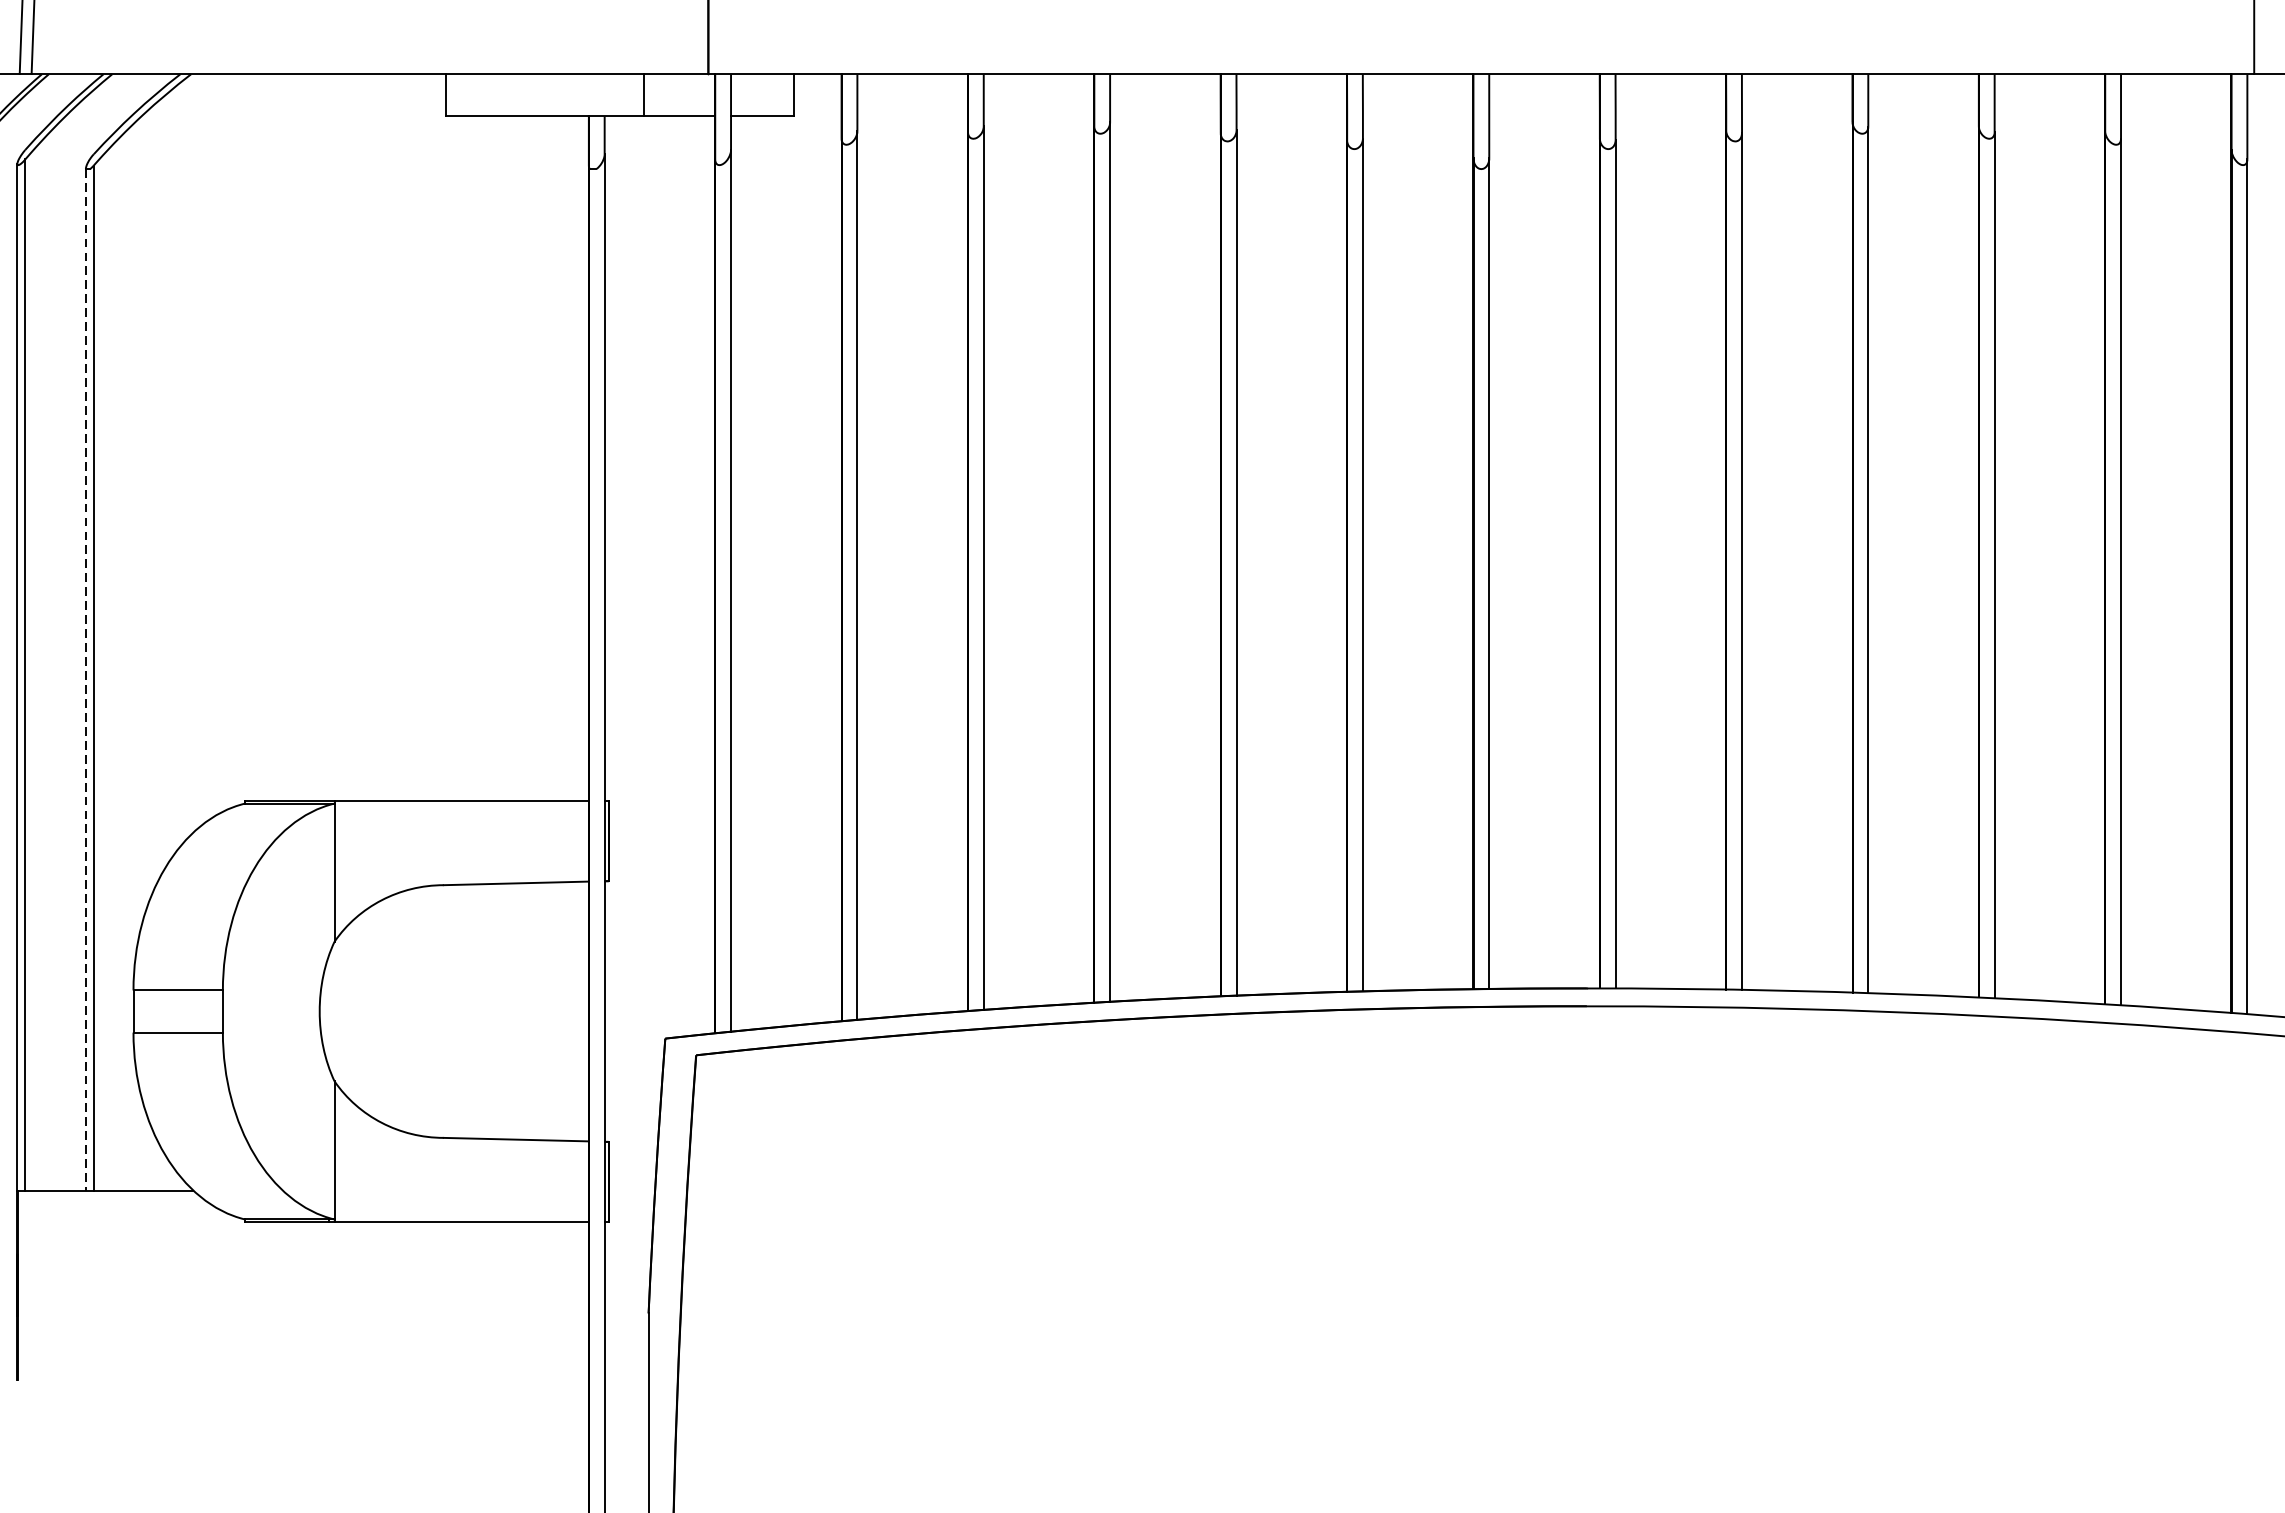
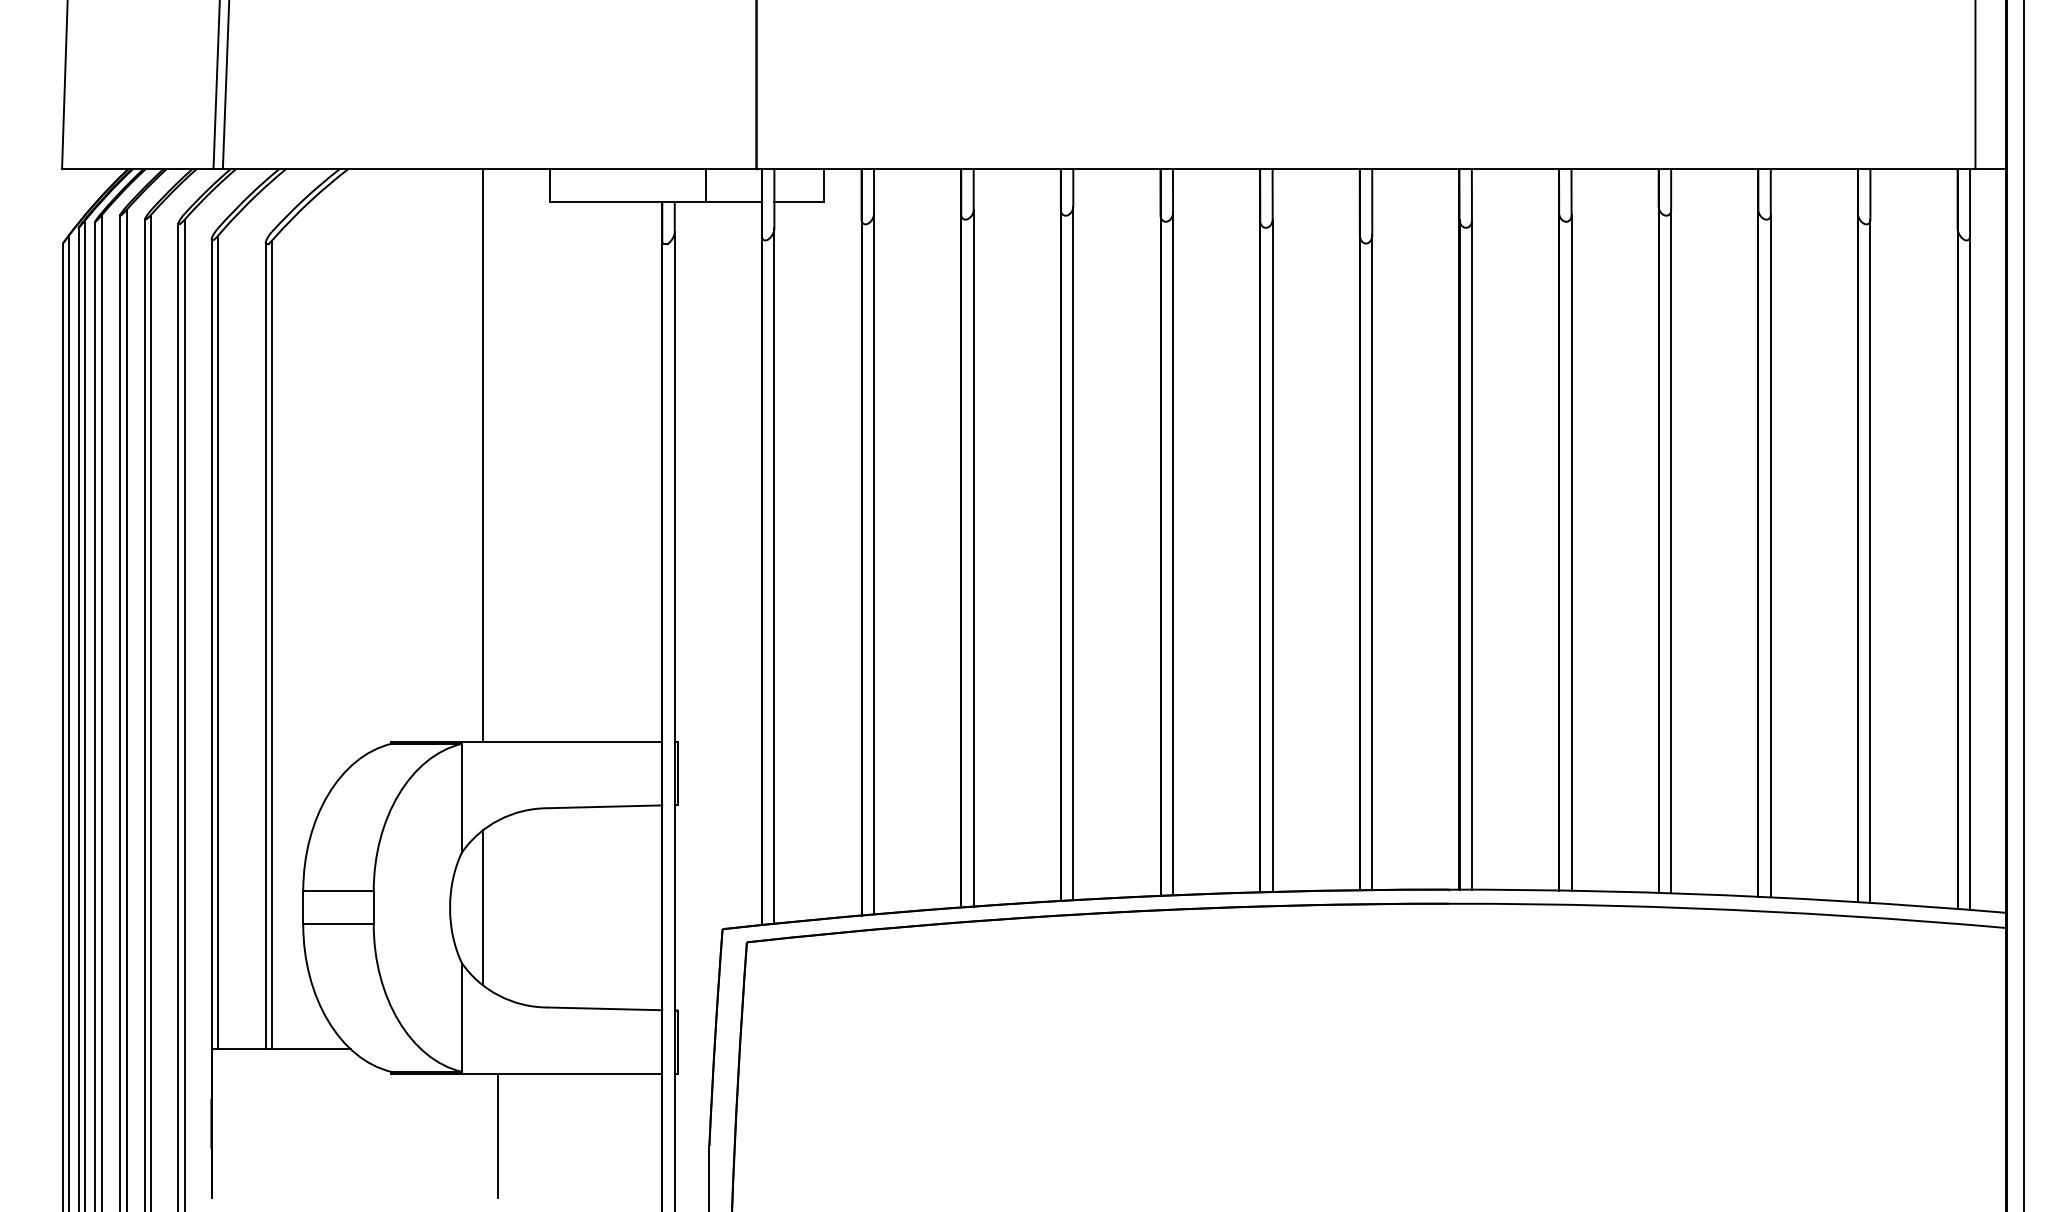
line: (360, 436) -> (482, 454), added
line: (85, 680) -> (265, 646), dashed -> solid
line: (360, 1011) -> (482, 907), added
line: (379, 1300) -> (497, 1135), added

